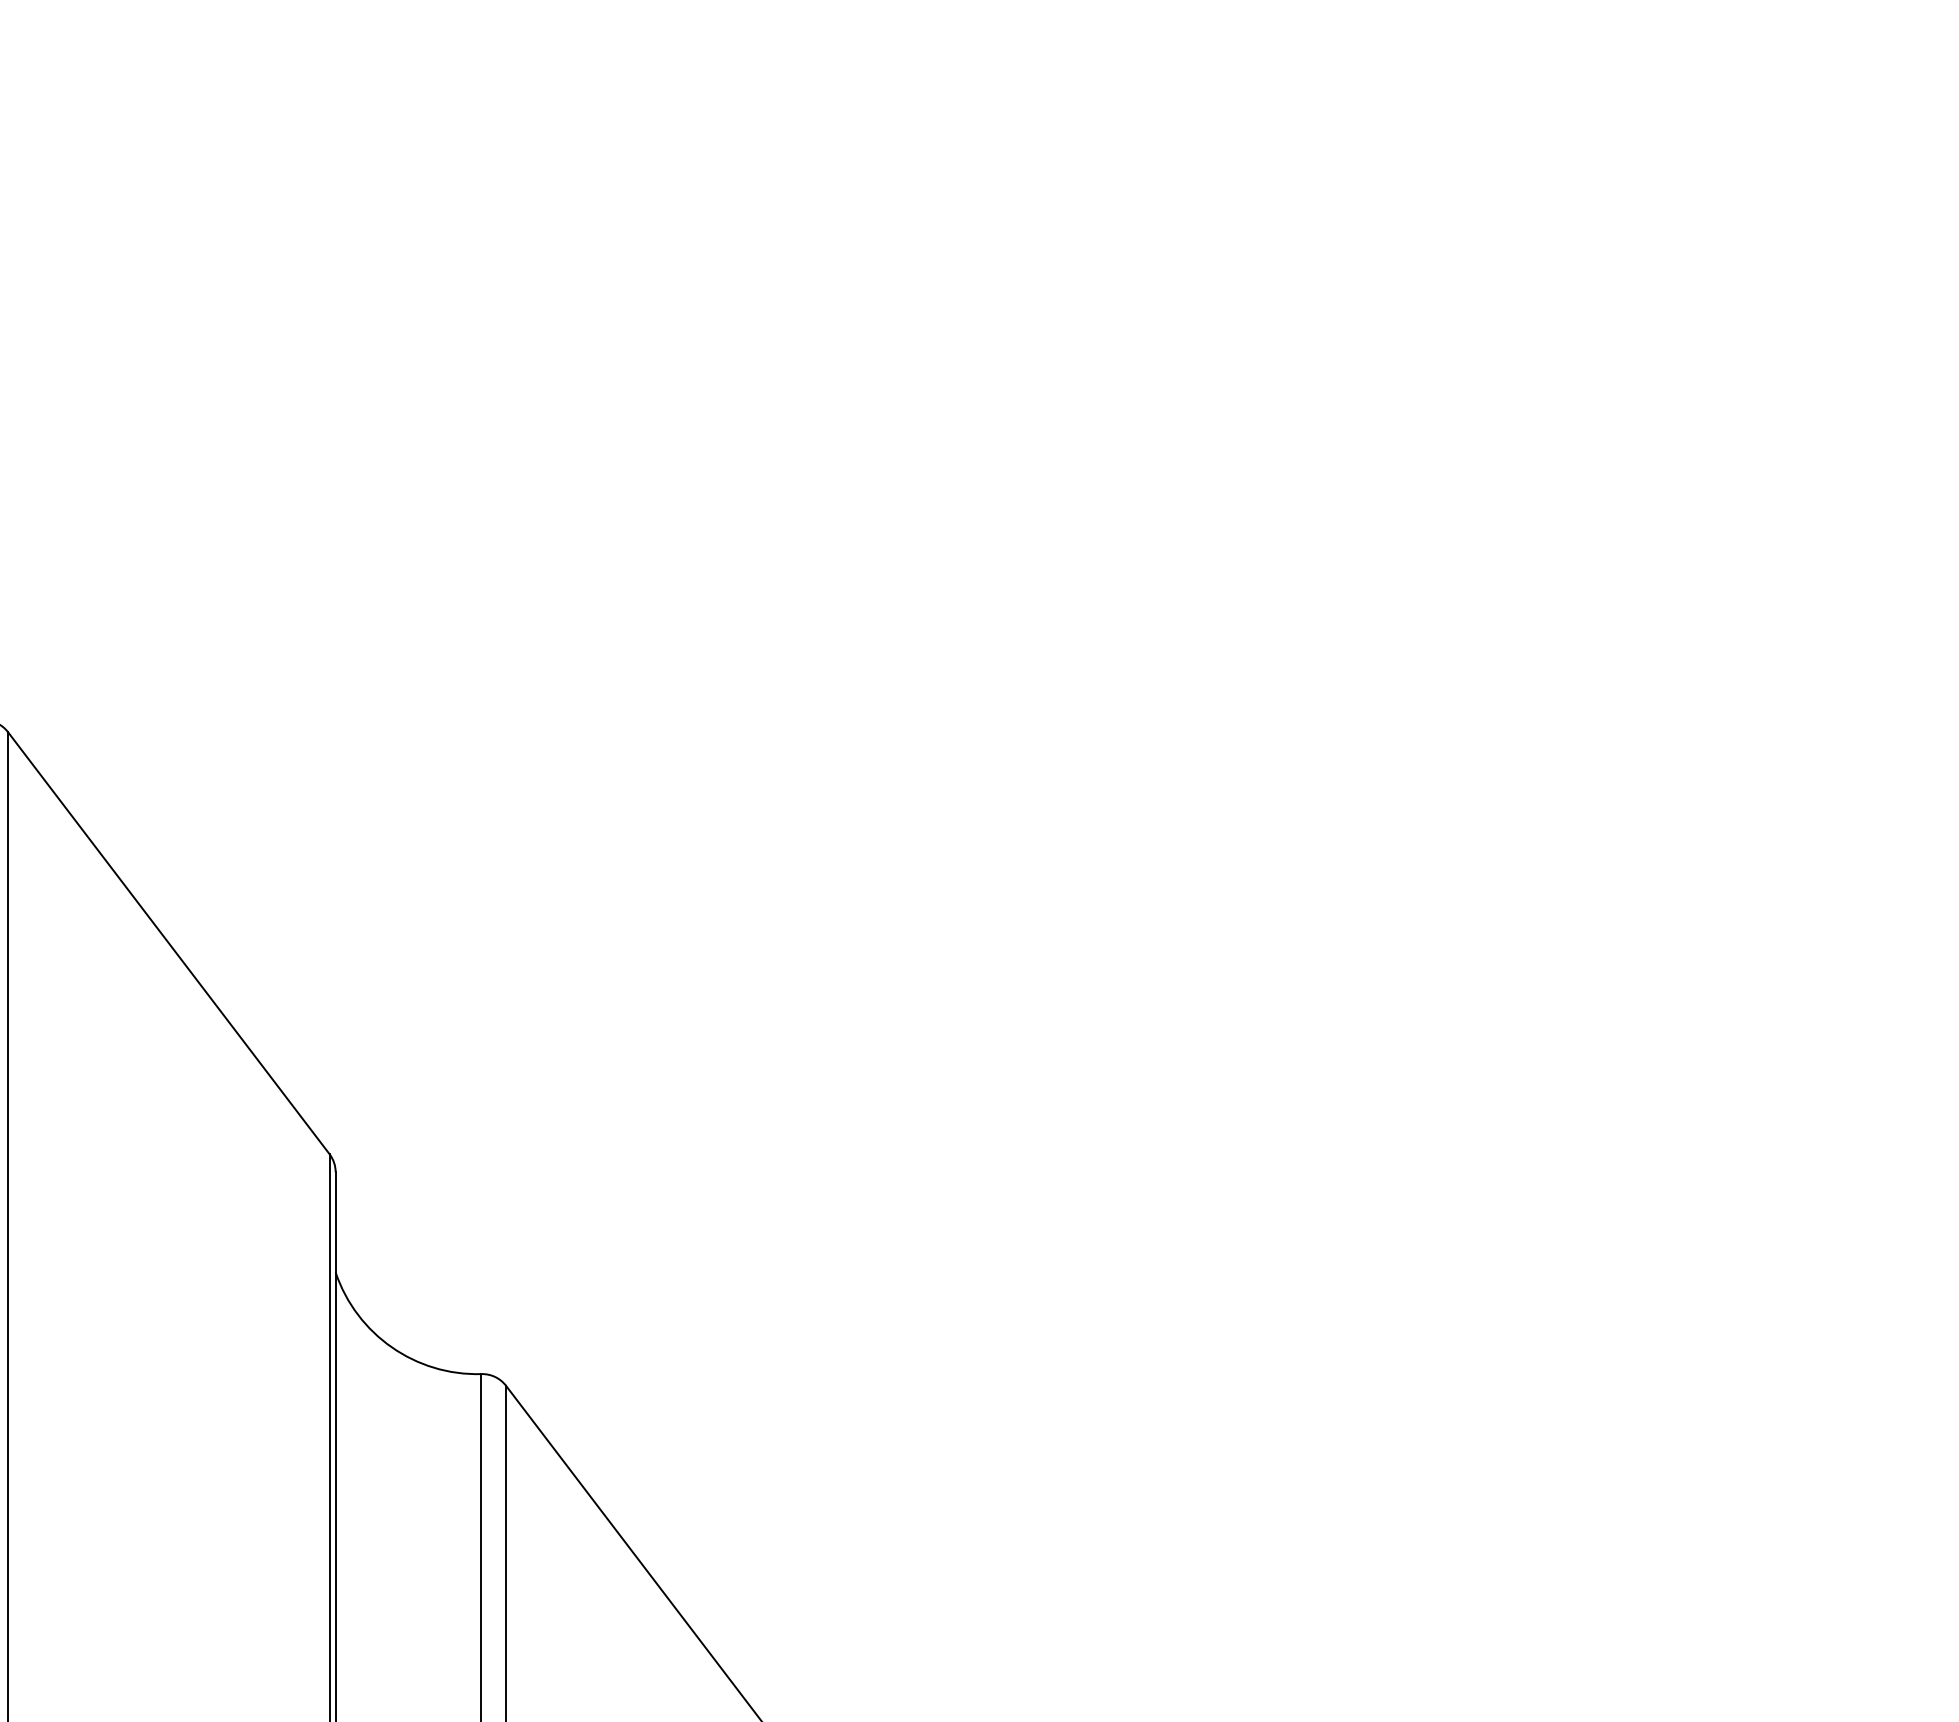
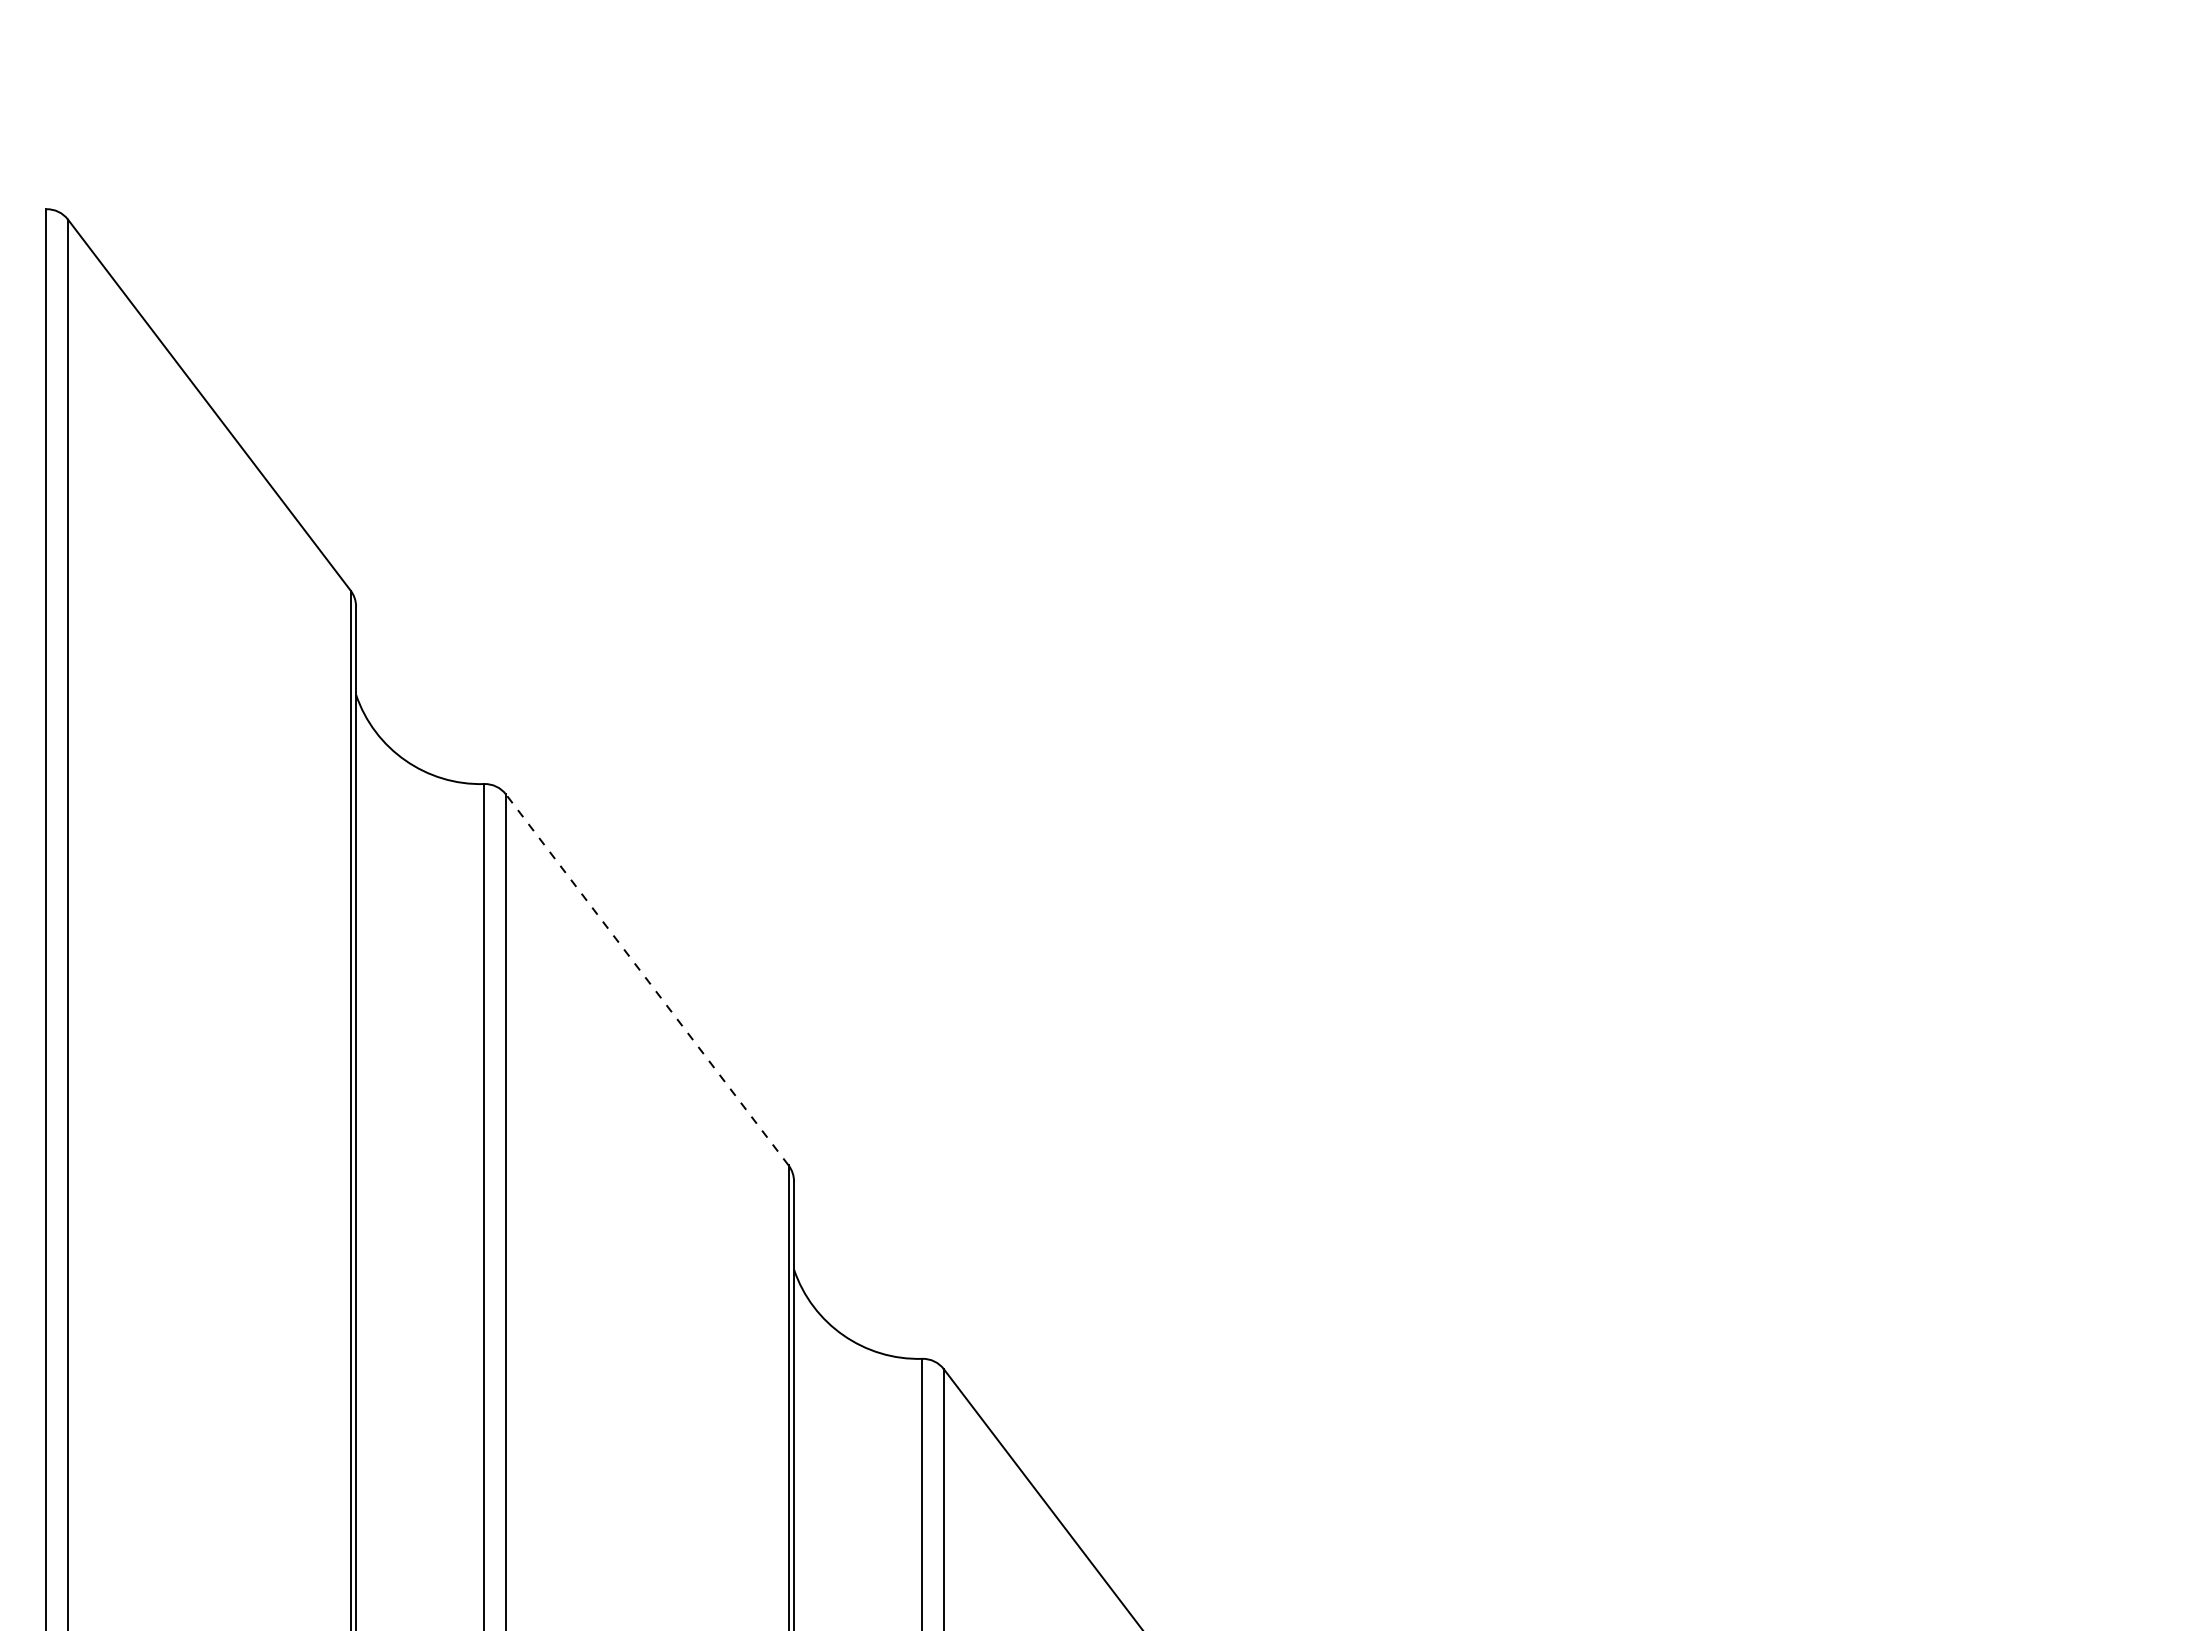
line: (169, 942) -> (647, 979), solid -> dashed

